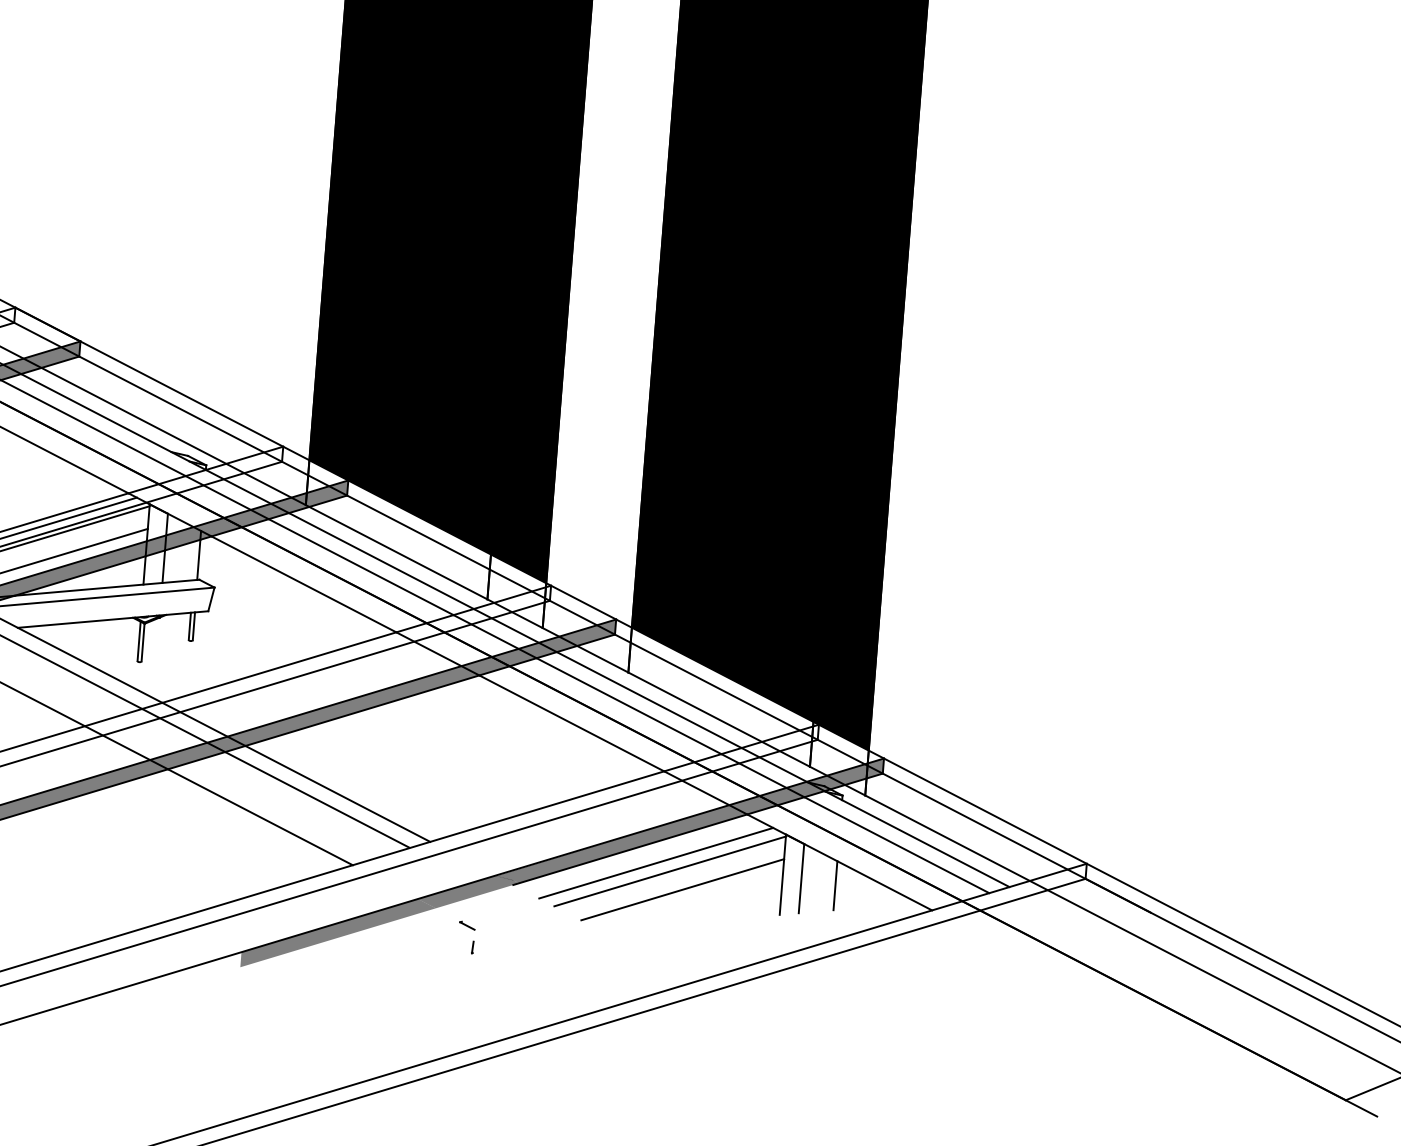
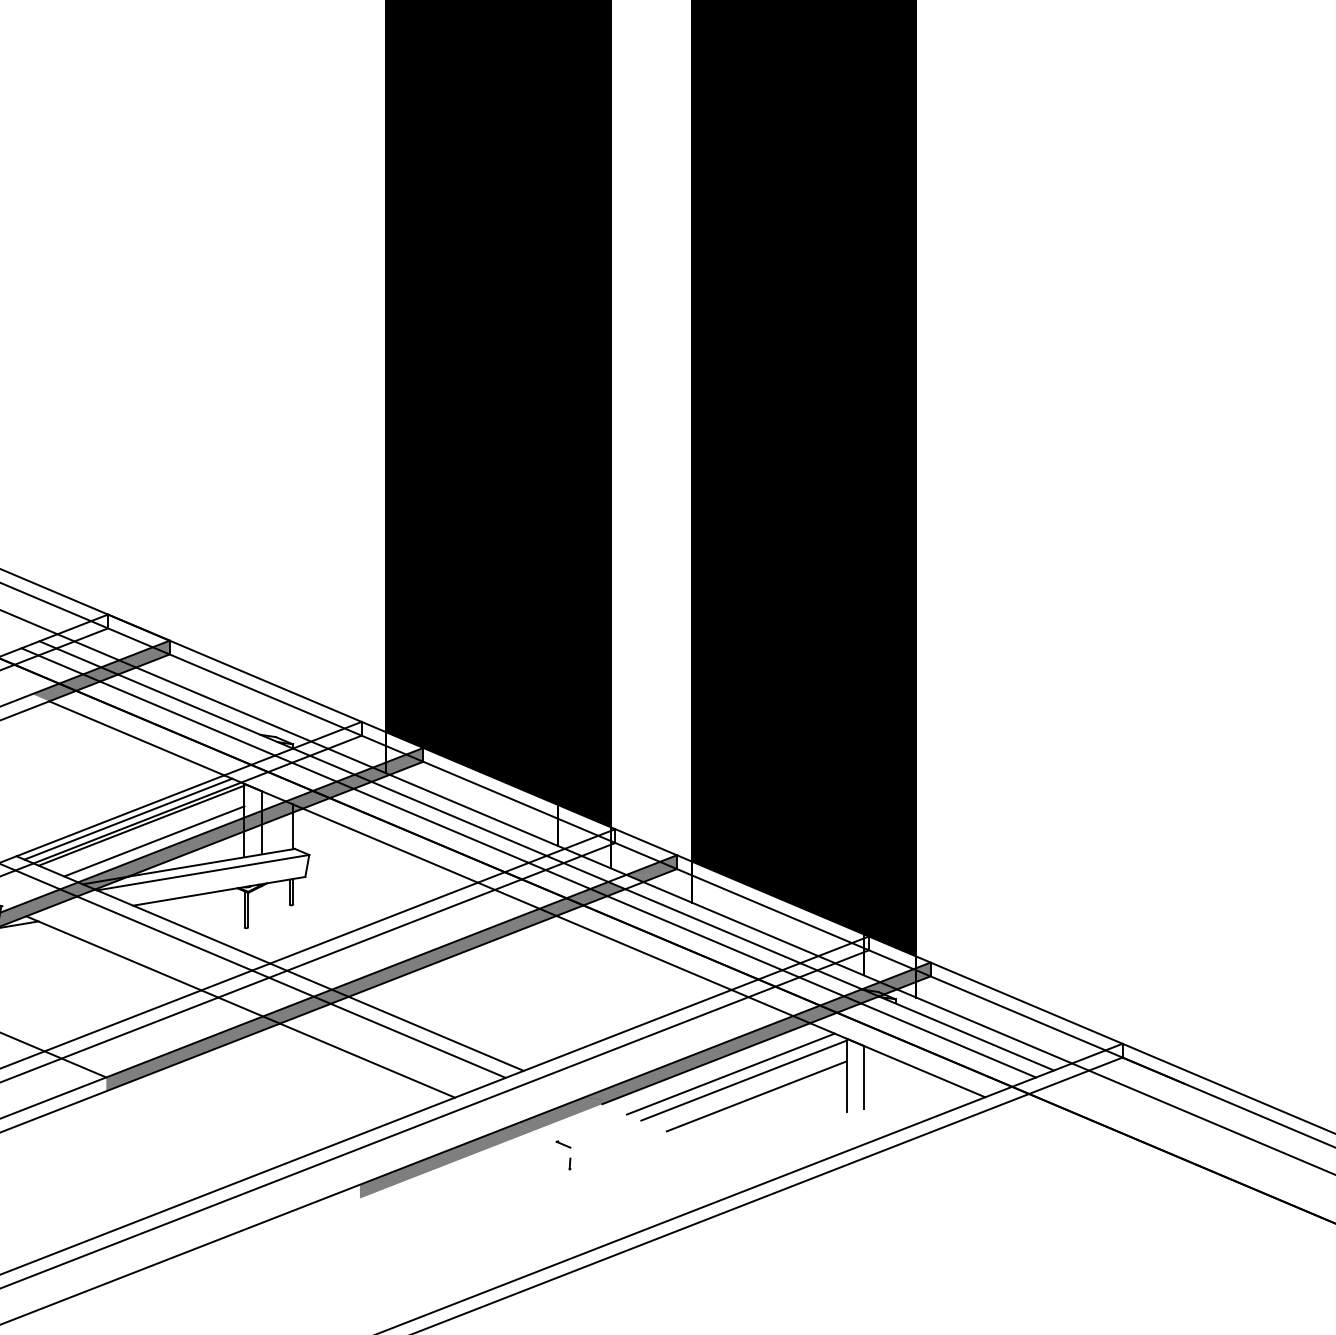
fill: (557, 643) -> (625, 881), removed
line: (835, 885) -> (895, 1081), removed

